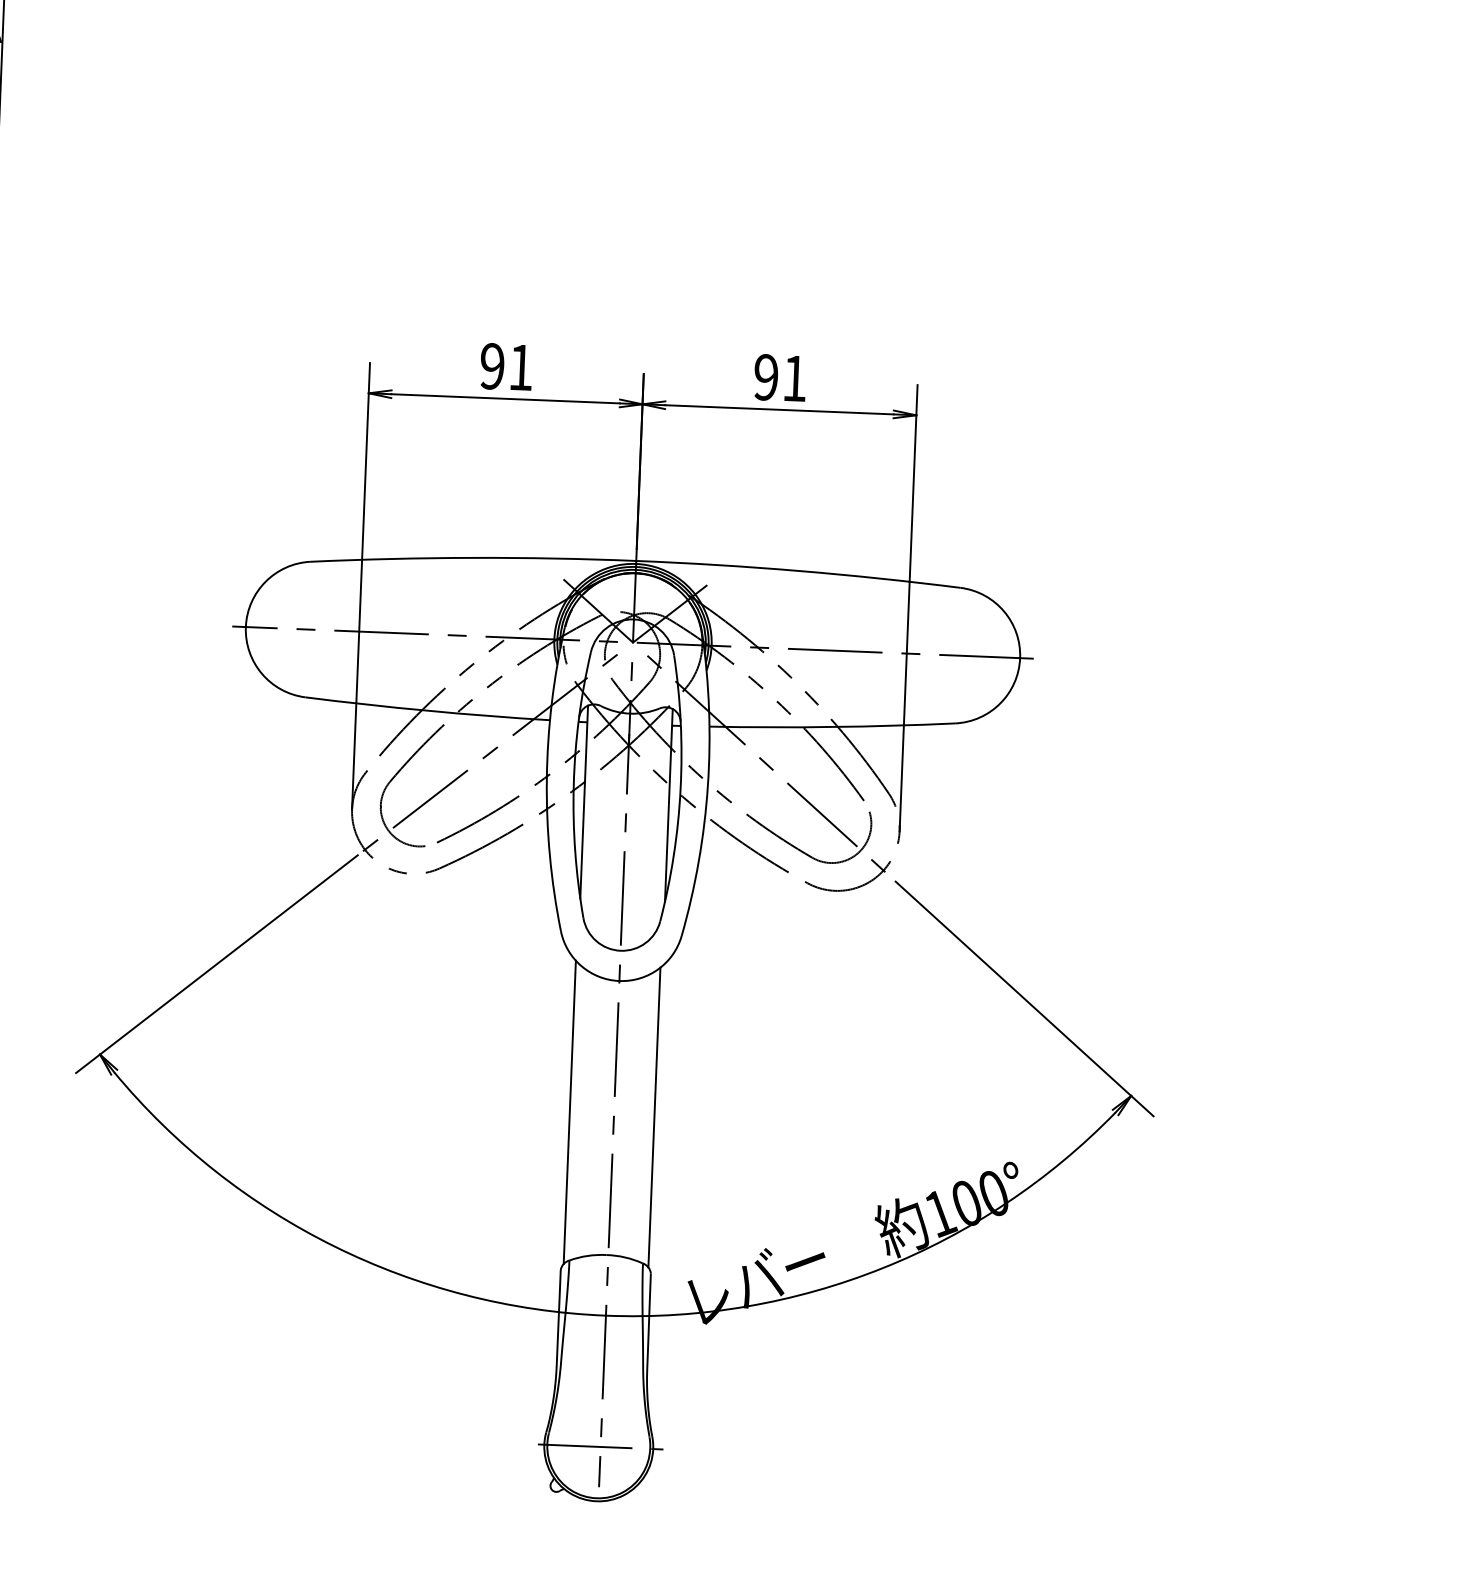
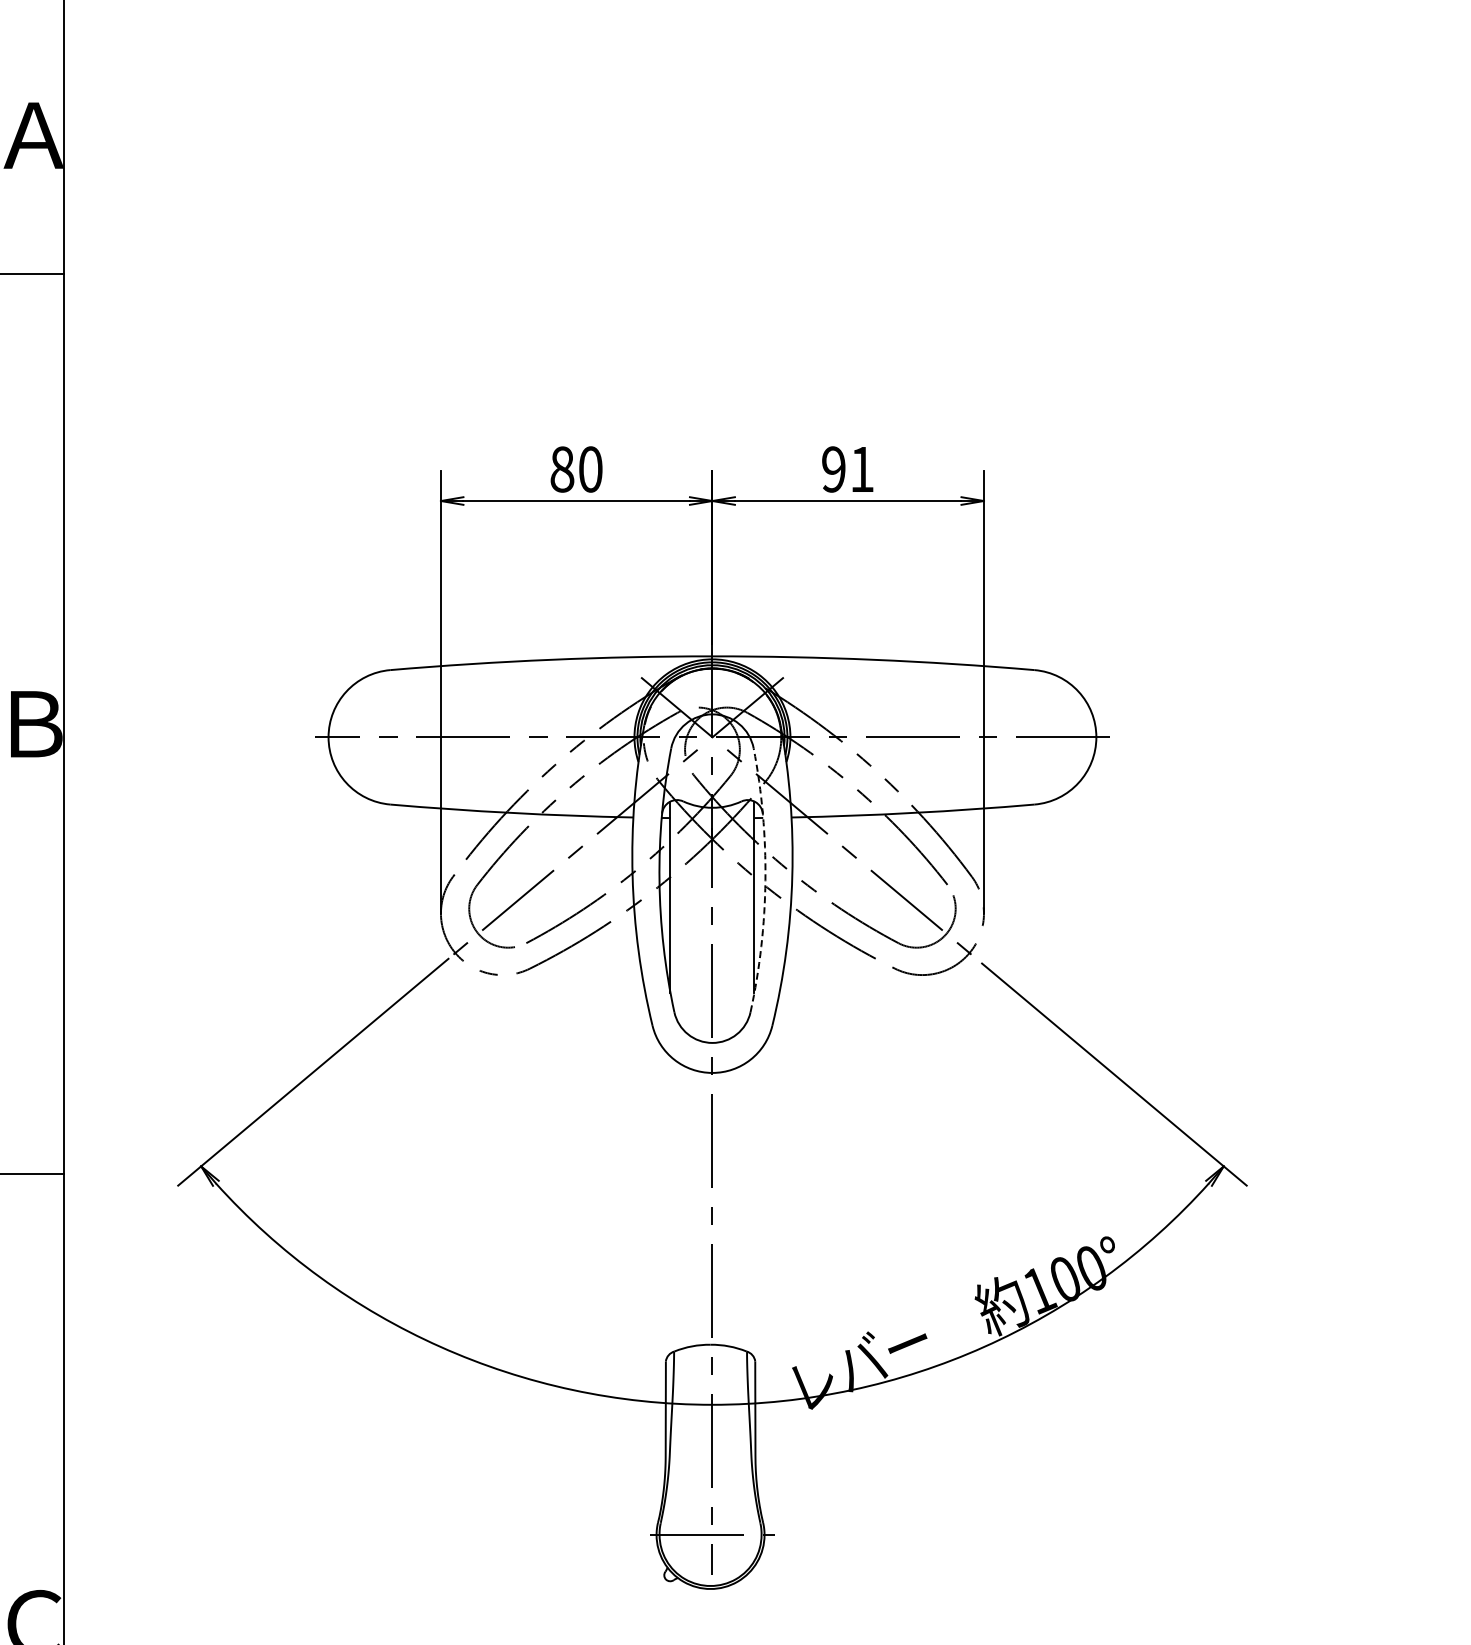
text: (506, 367) -> (576, 469), 91 -> 80
arc: (680, 789) -> (765, 880), solid -> dashed
line: (569, 1111) -> (668, 1204), removed
line: (654, 1117) -> (752, 1206), removed

